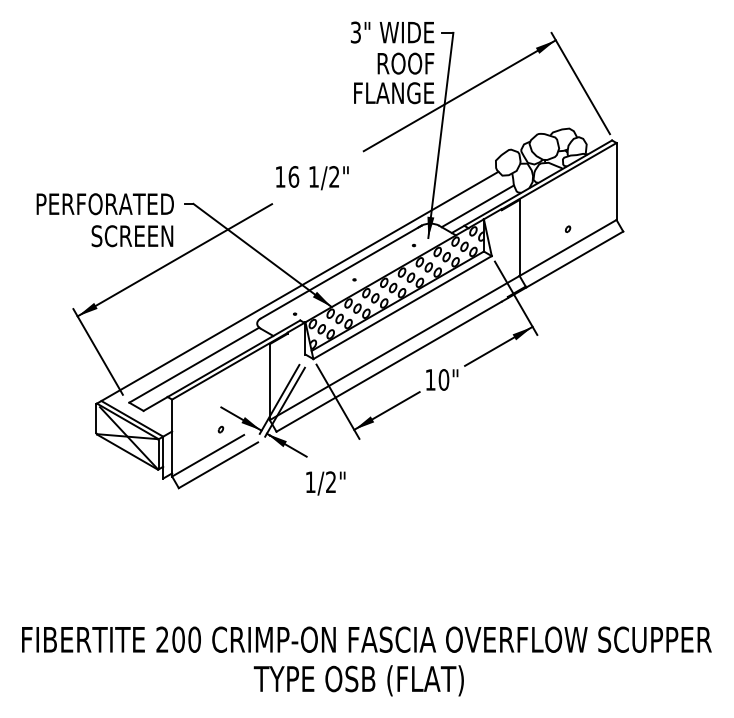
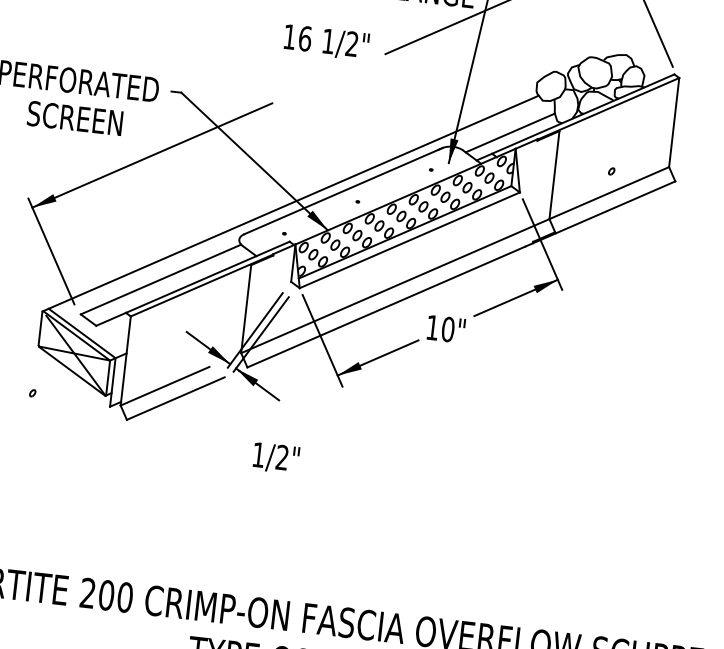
text: (312, 178) -> (326, 43), moved
text: (132, 236) -> (75, 118), moved
part: (220, 429) -> (32, 393), moved
text: (325, 483) -> (275, 458), moved

